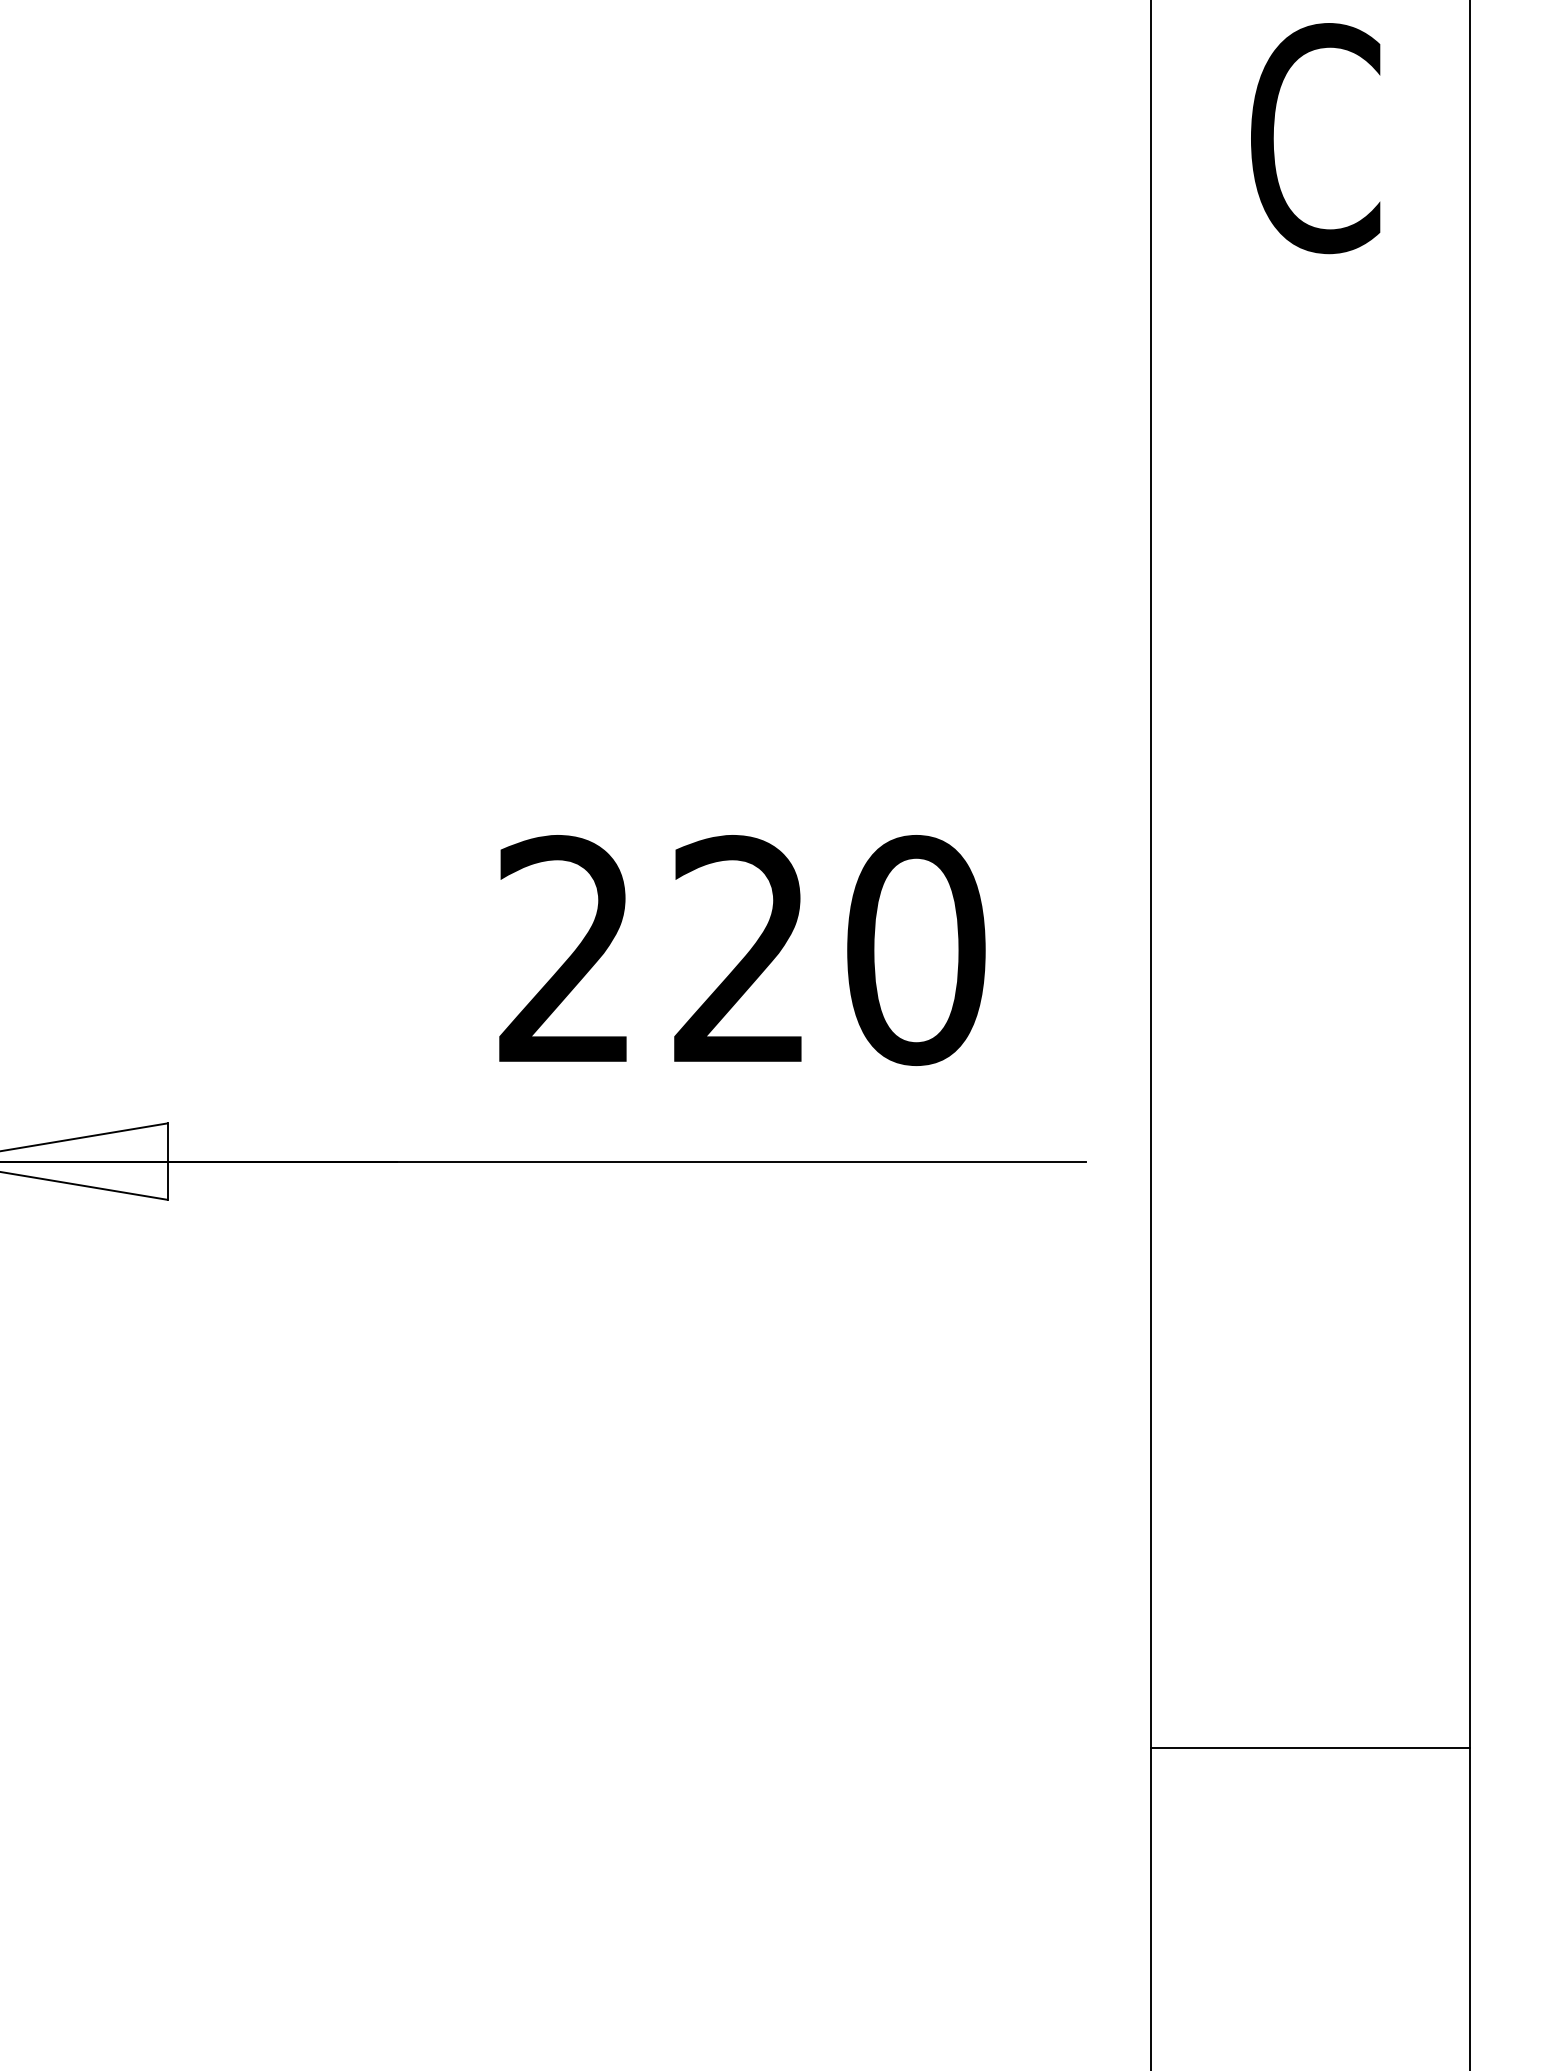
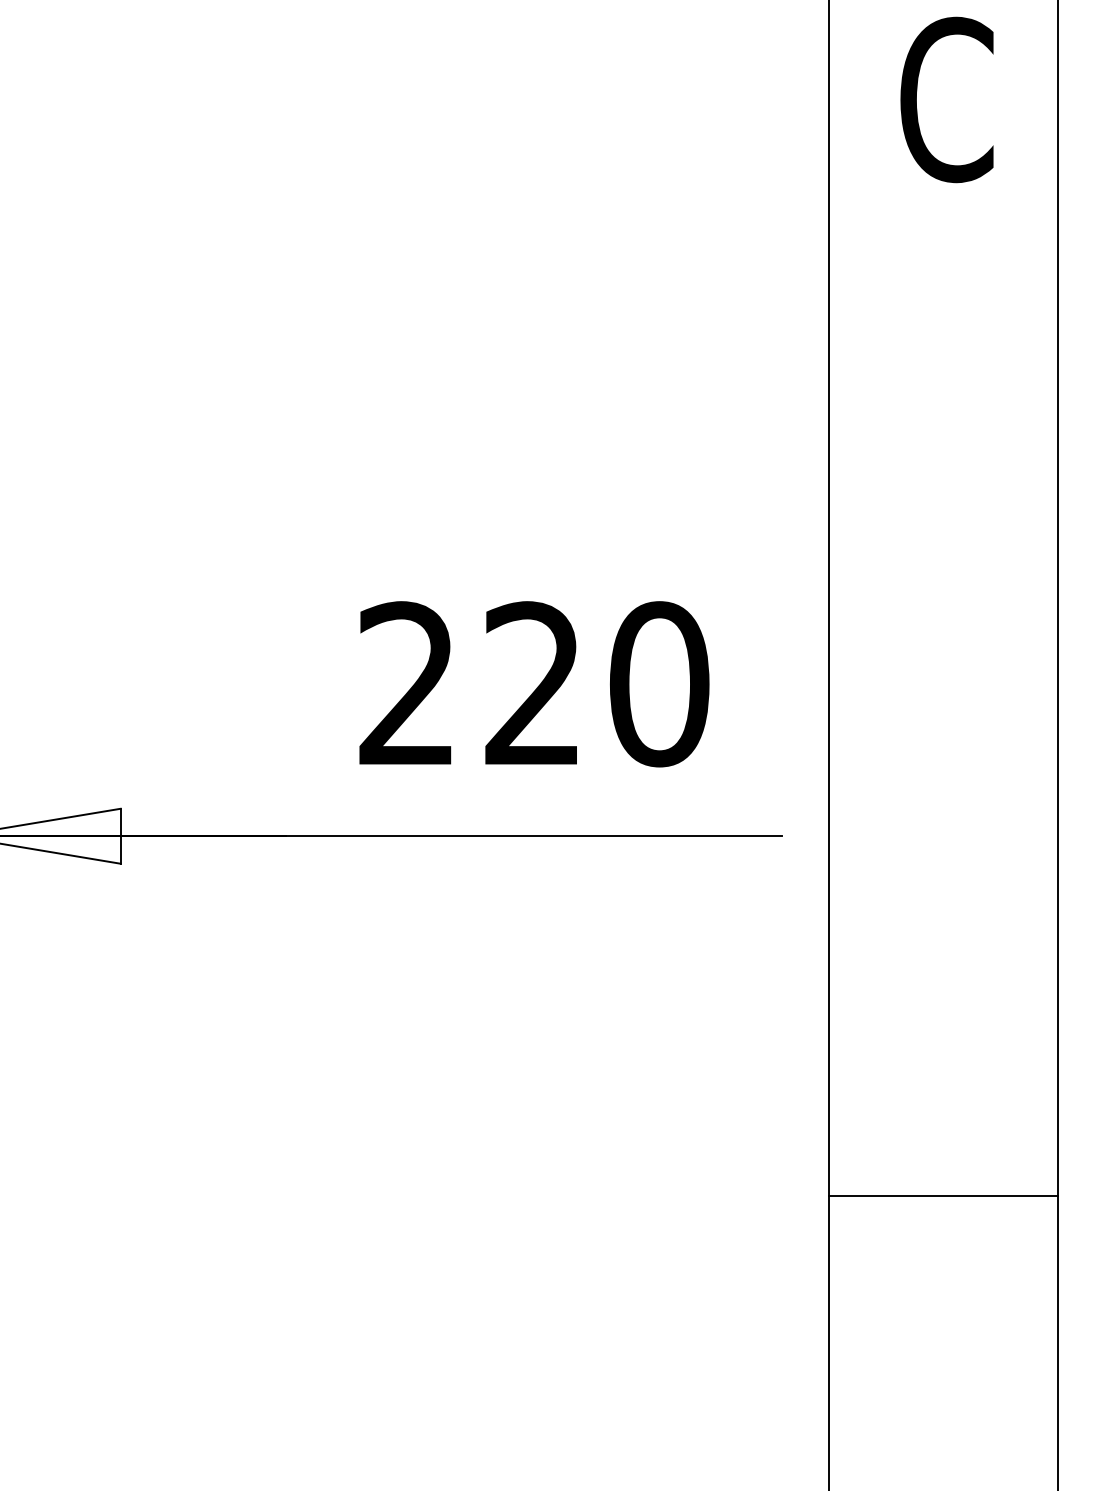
line: (1310, 1747) -> (943, 1195), moved

